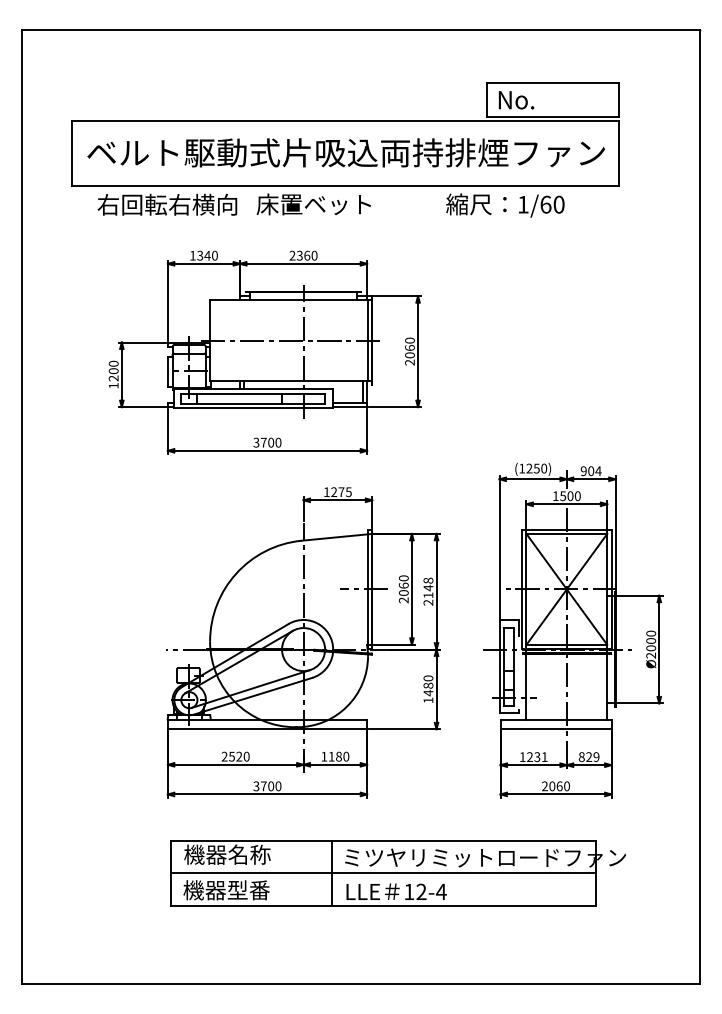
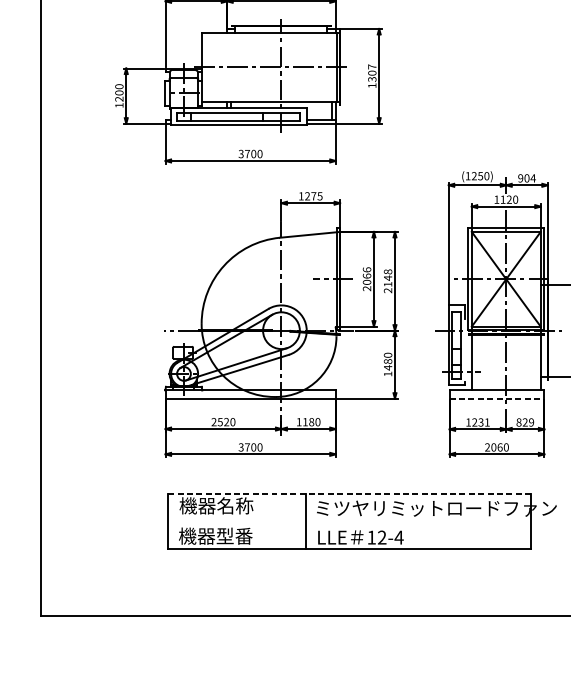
text: (409, 351) -> (371, 76), 2060 -> 1307
text: (566, 496) -> (505, 199), 1500 -> 1120
text: (403, 578) -> (366, 270), 2060 -> 2066
line: (556, 729) -> (497, 398), solid -> dashed
line: (383, 841) -> (349, 494), solid -> dashed
line: (383, 873) -> (349, 521), removed

